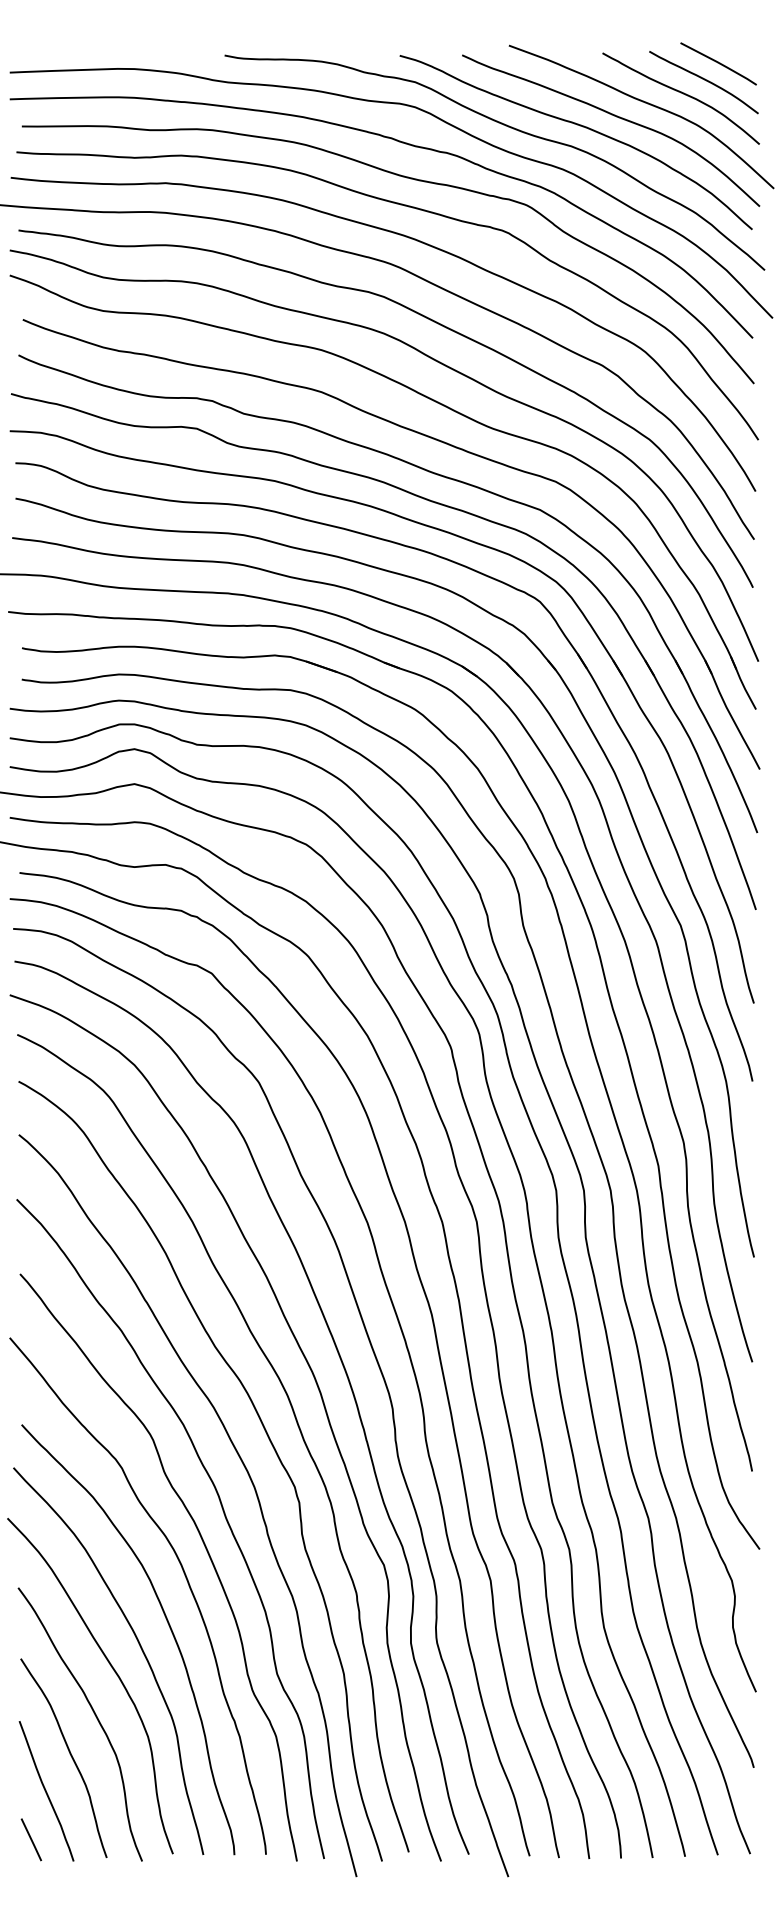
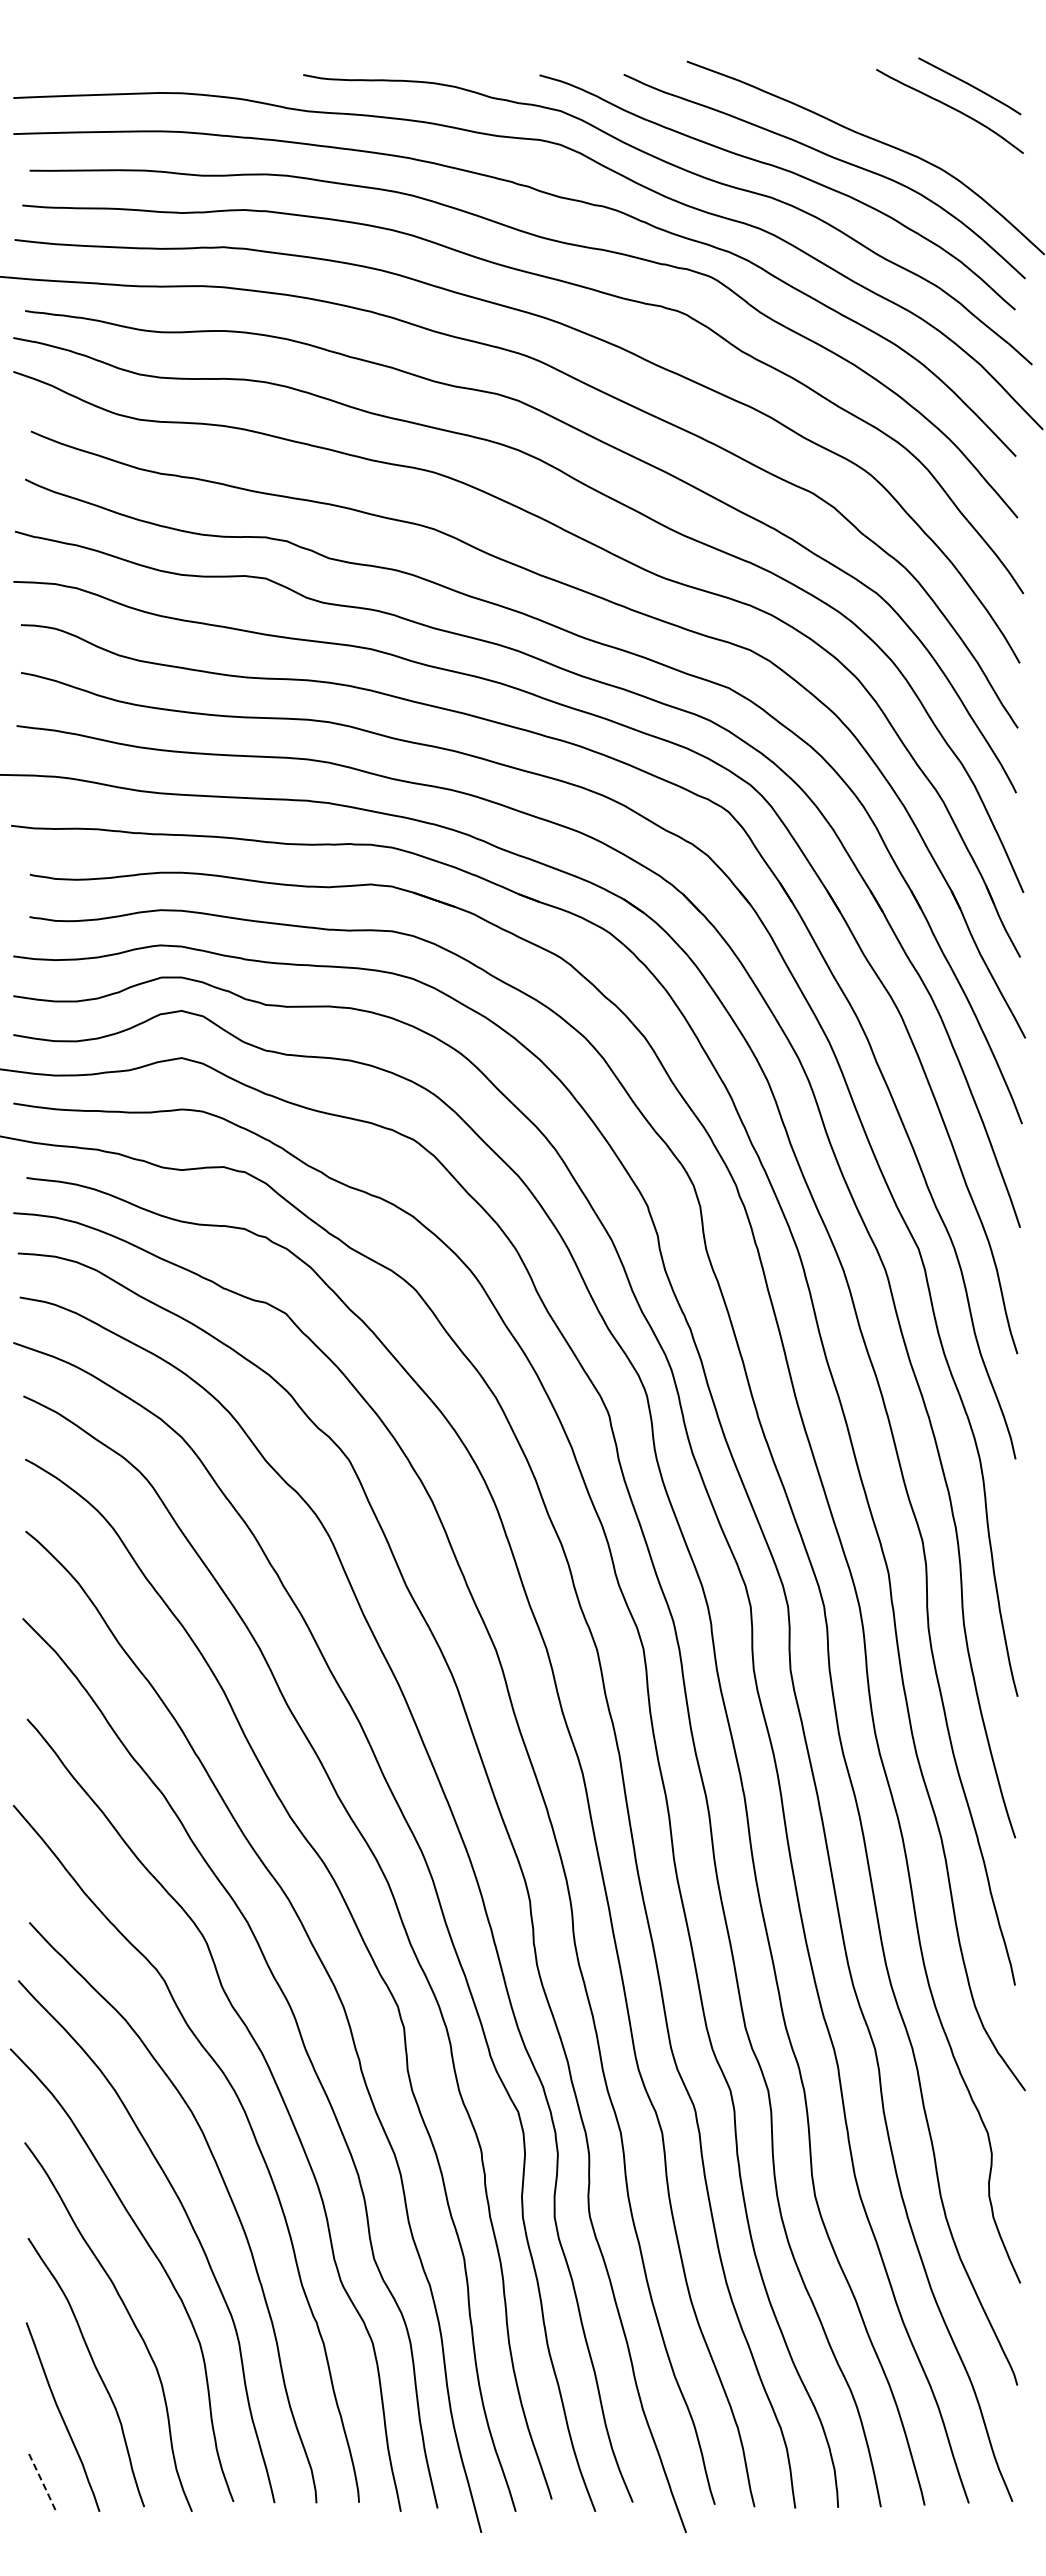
curve: (683, 94) -> (922, 127), removed
line: (32, 1840) -> (43, 2483), solid -> dashed

